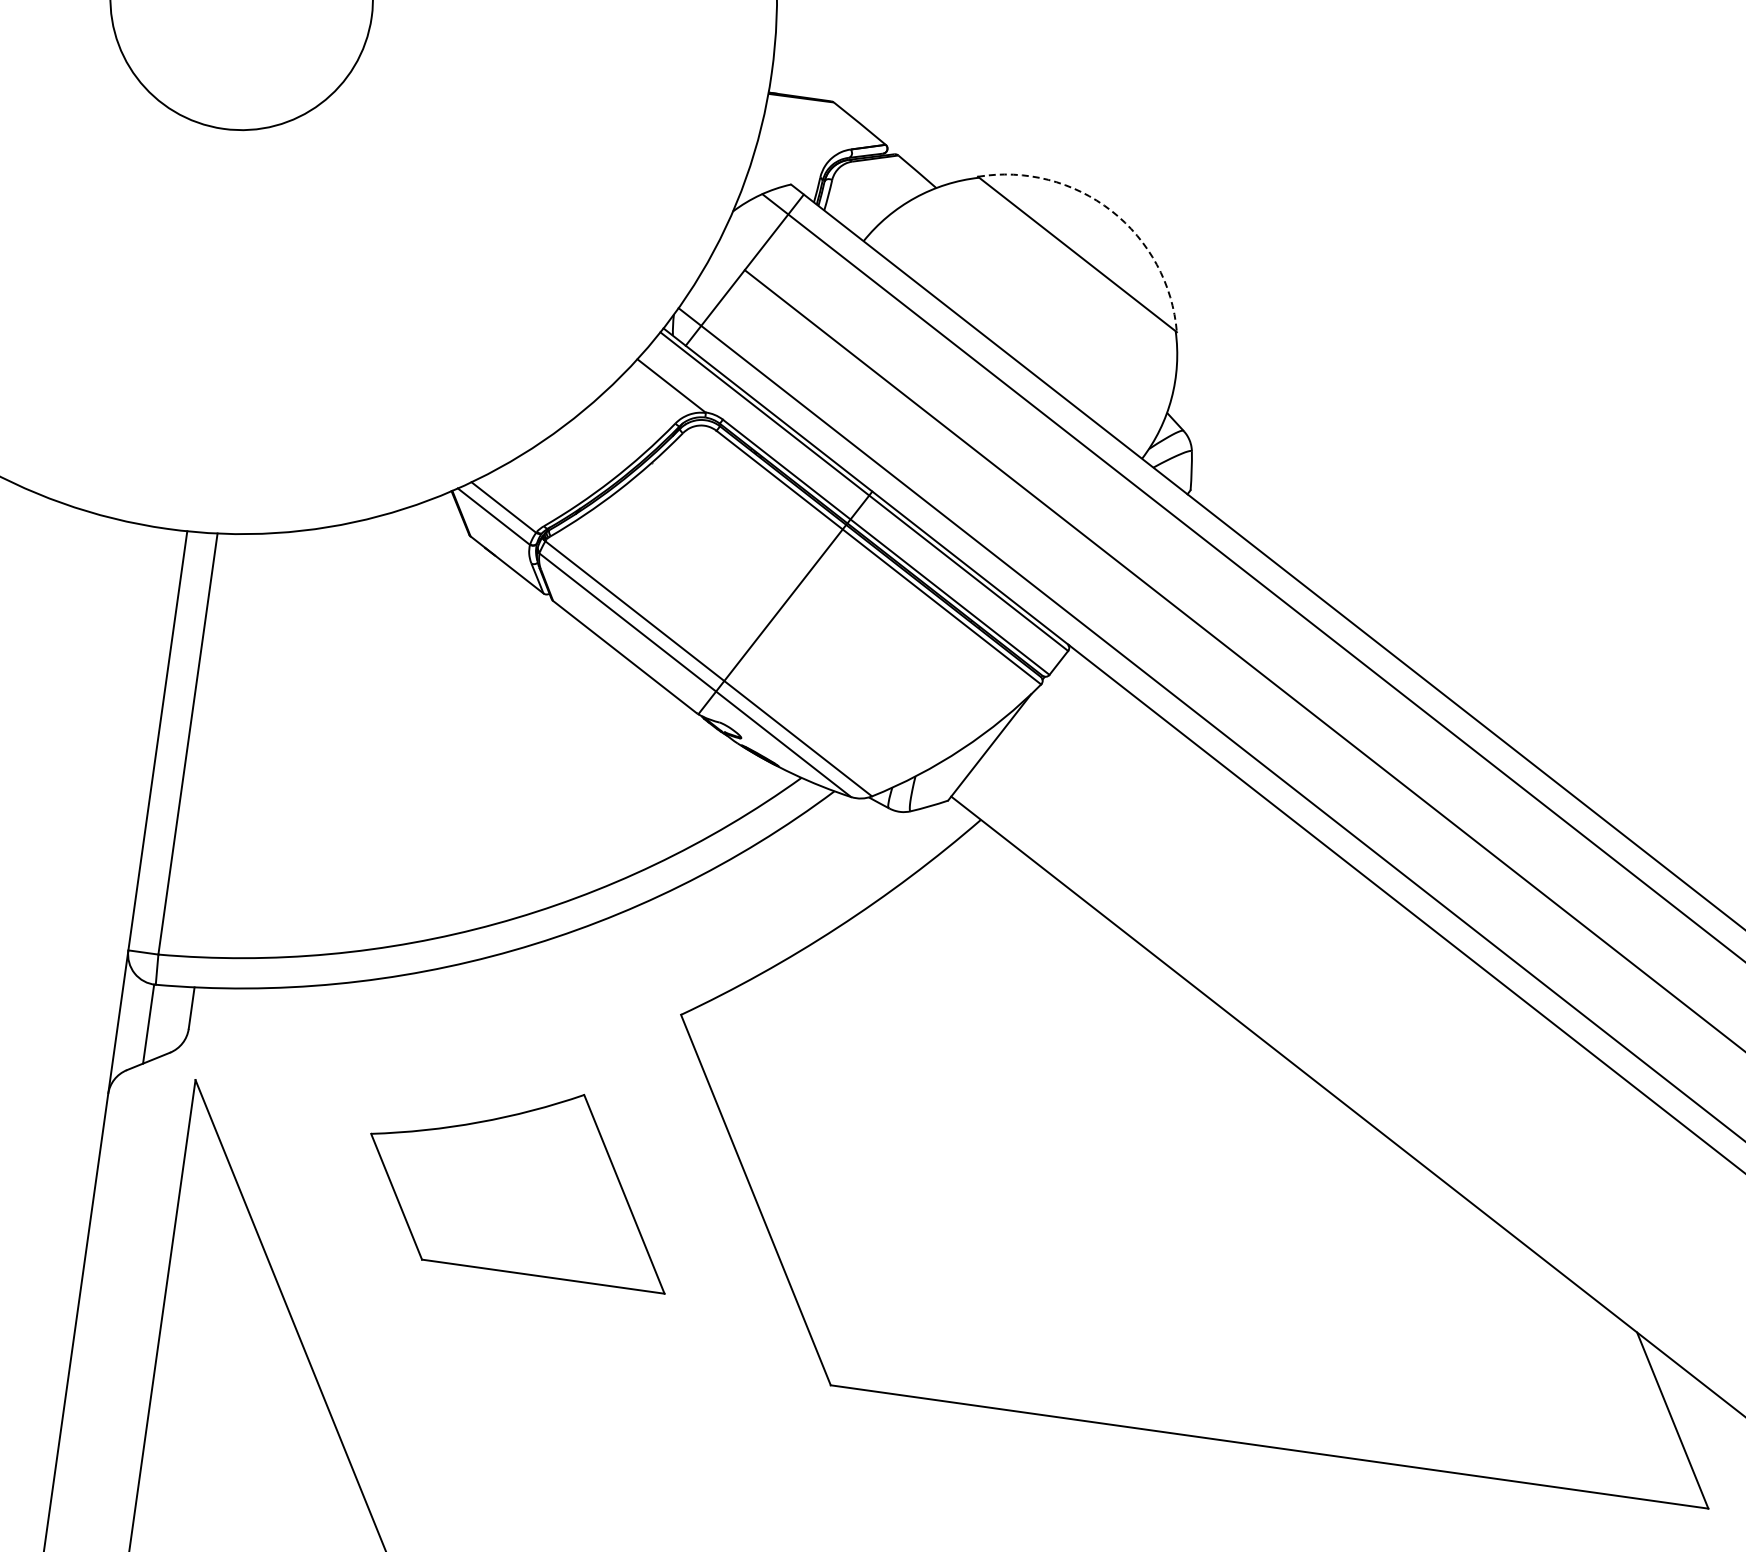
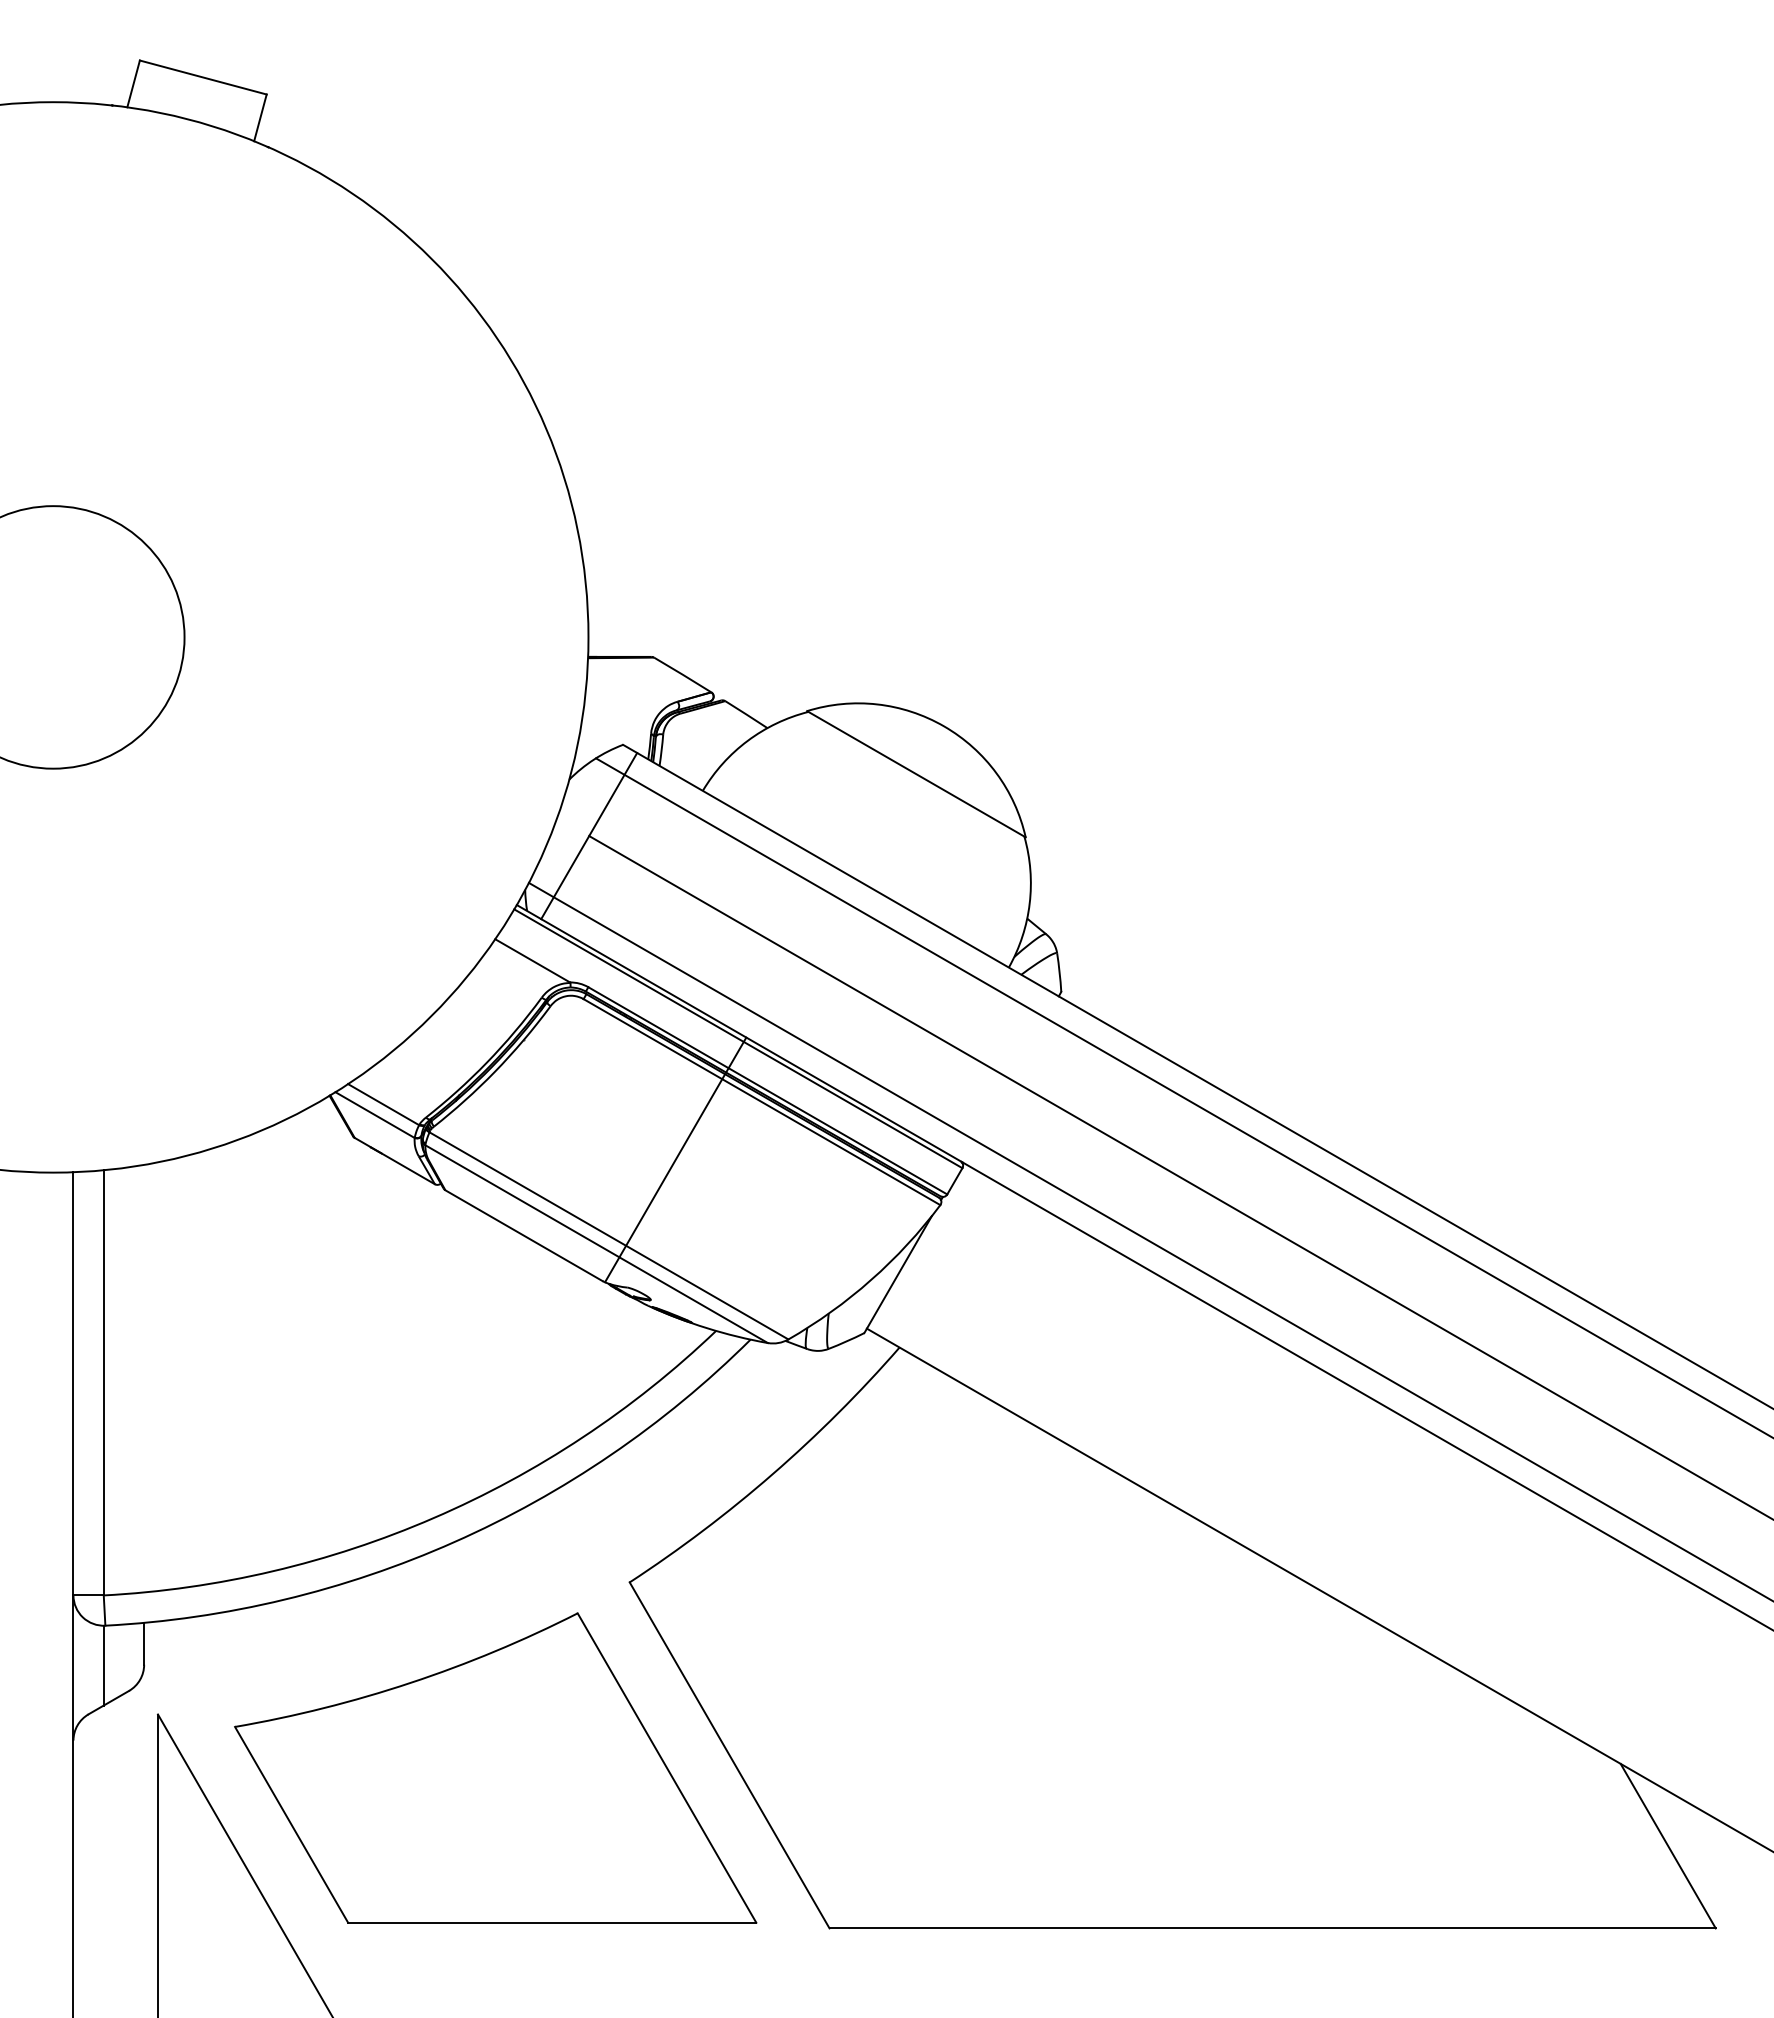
arc: (1111, 211) -> (944, 726), dashed -> solid
part: (522, 1179) -> (495, 1767), size x1.67

